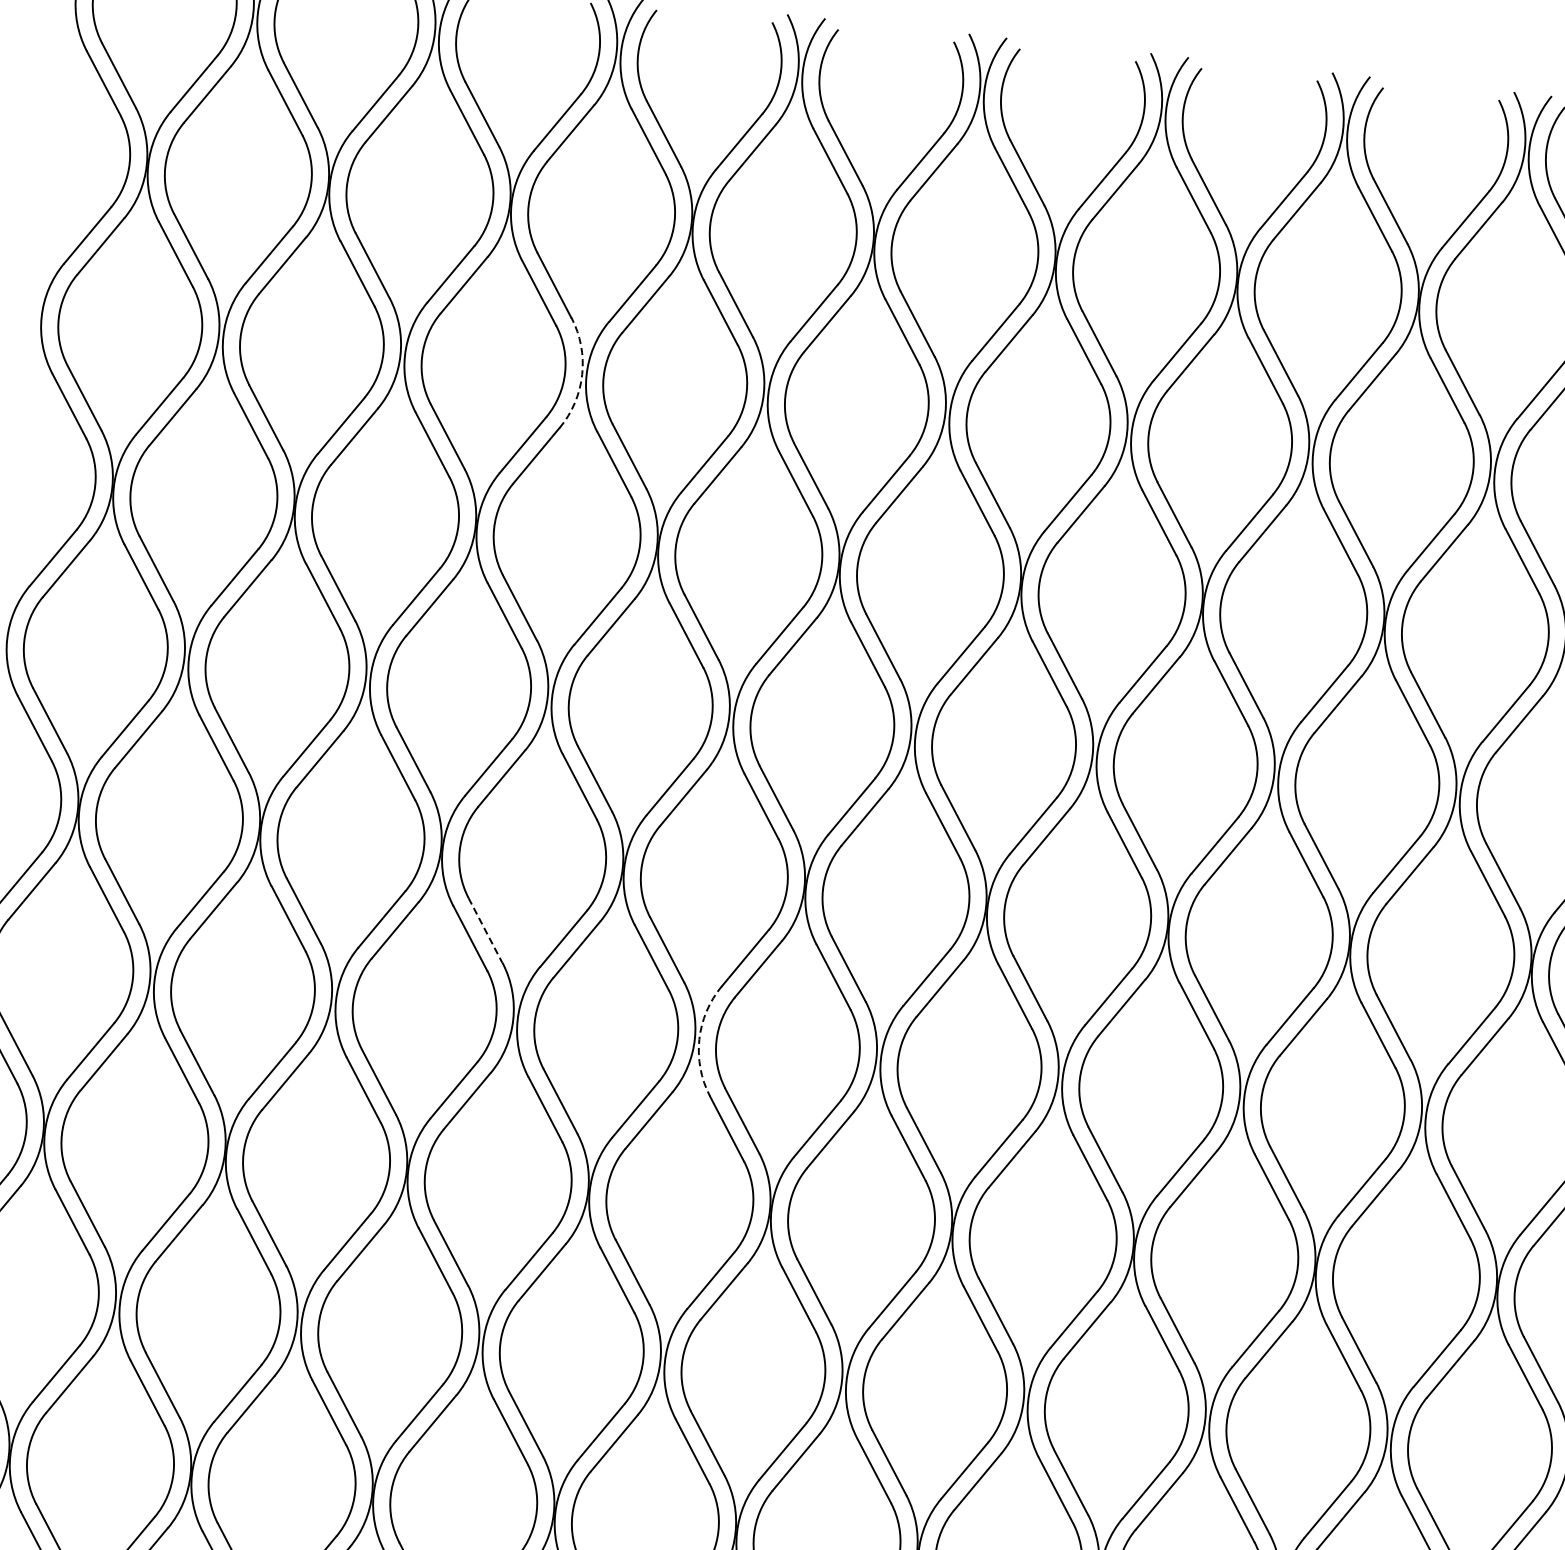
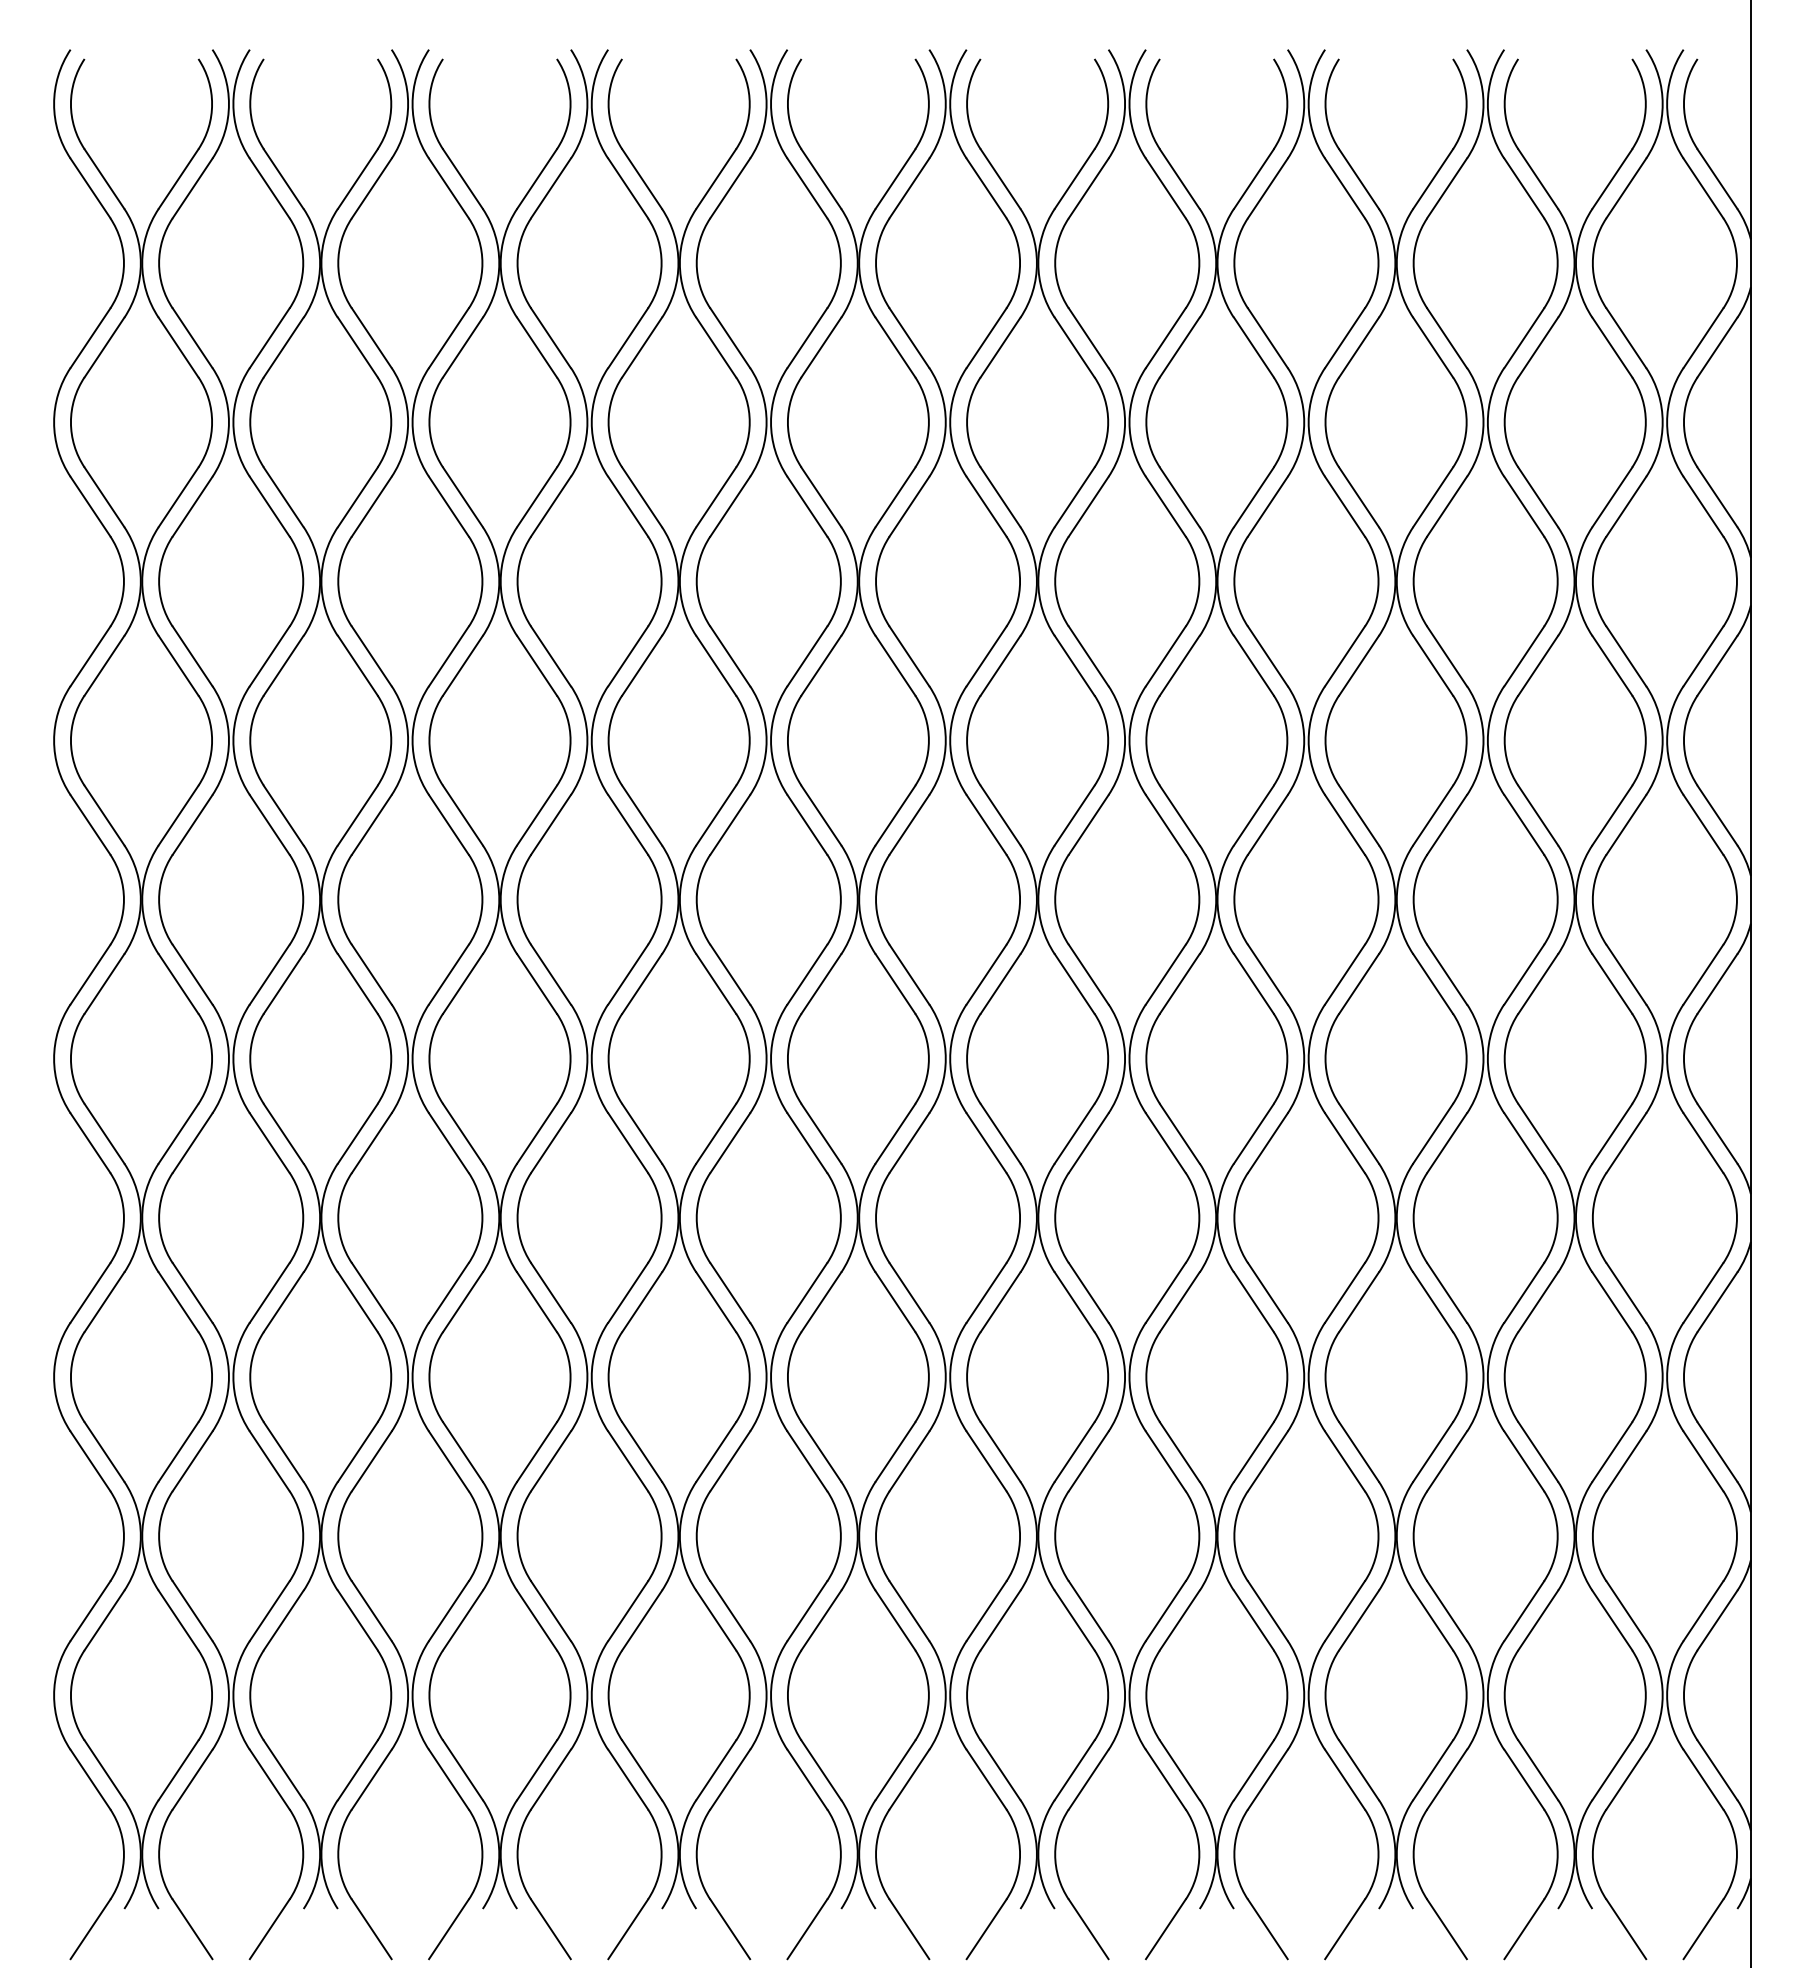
arc: (582, 374) -> (587, 422), dashed -> solid
line: (484, 930) -> (550, 974), dashed -> solid
arc: (699, 1039) -> (771, 1058), dashed -> solid

